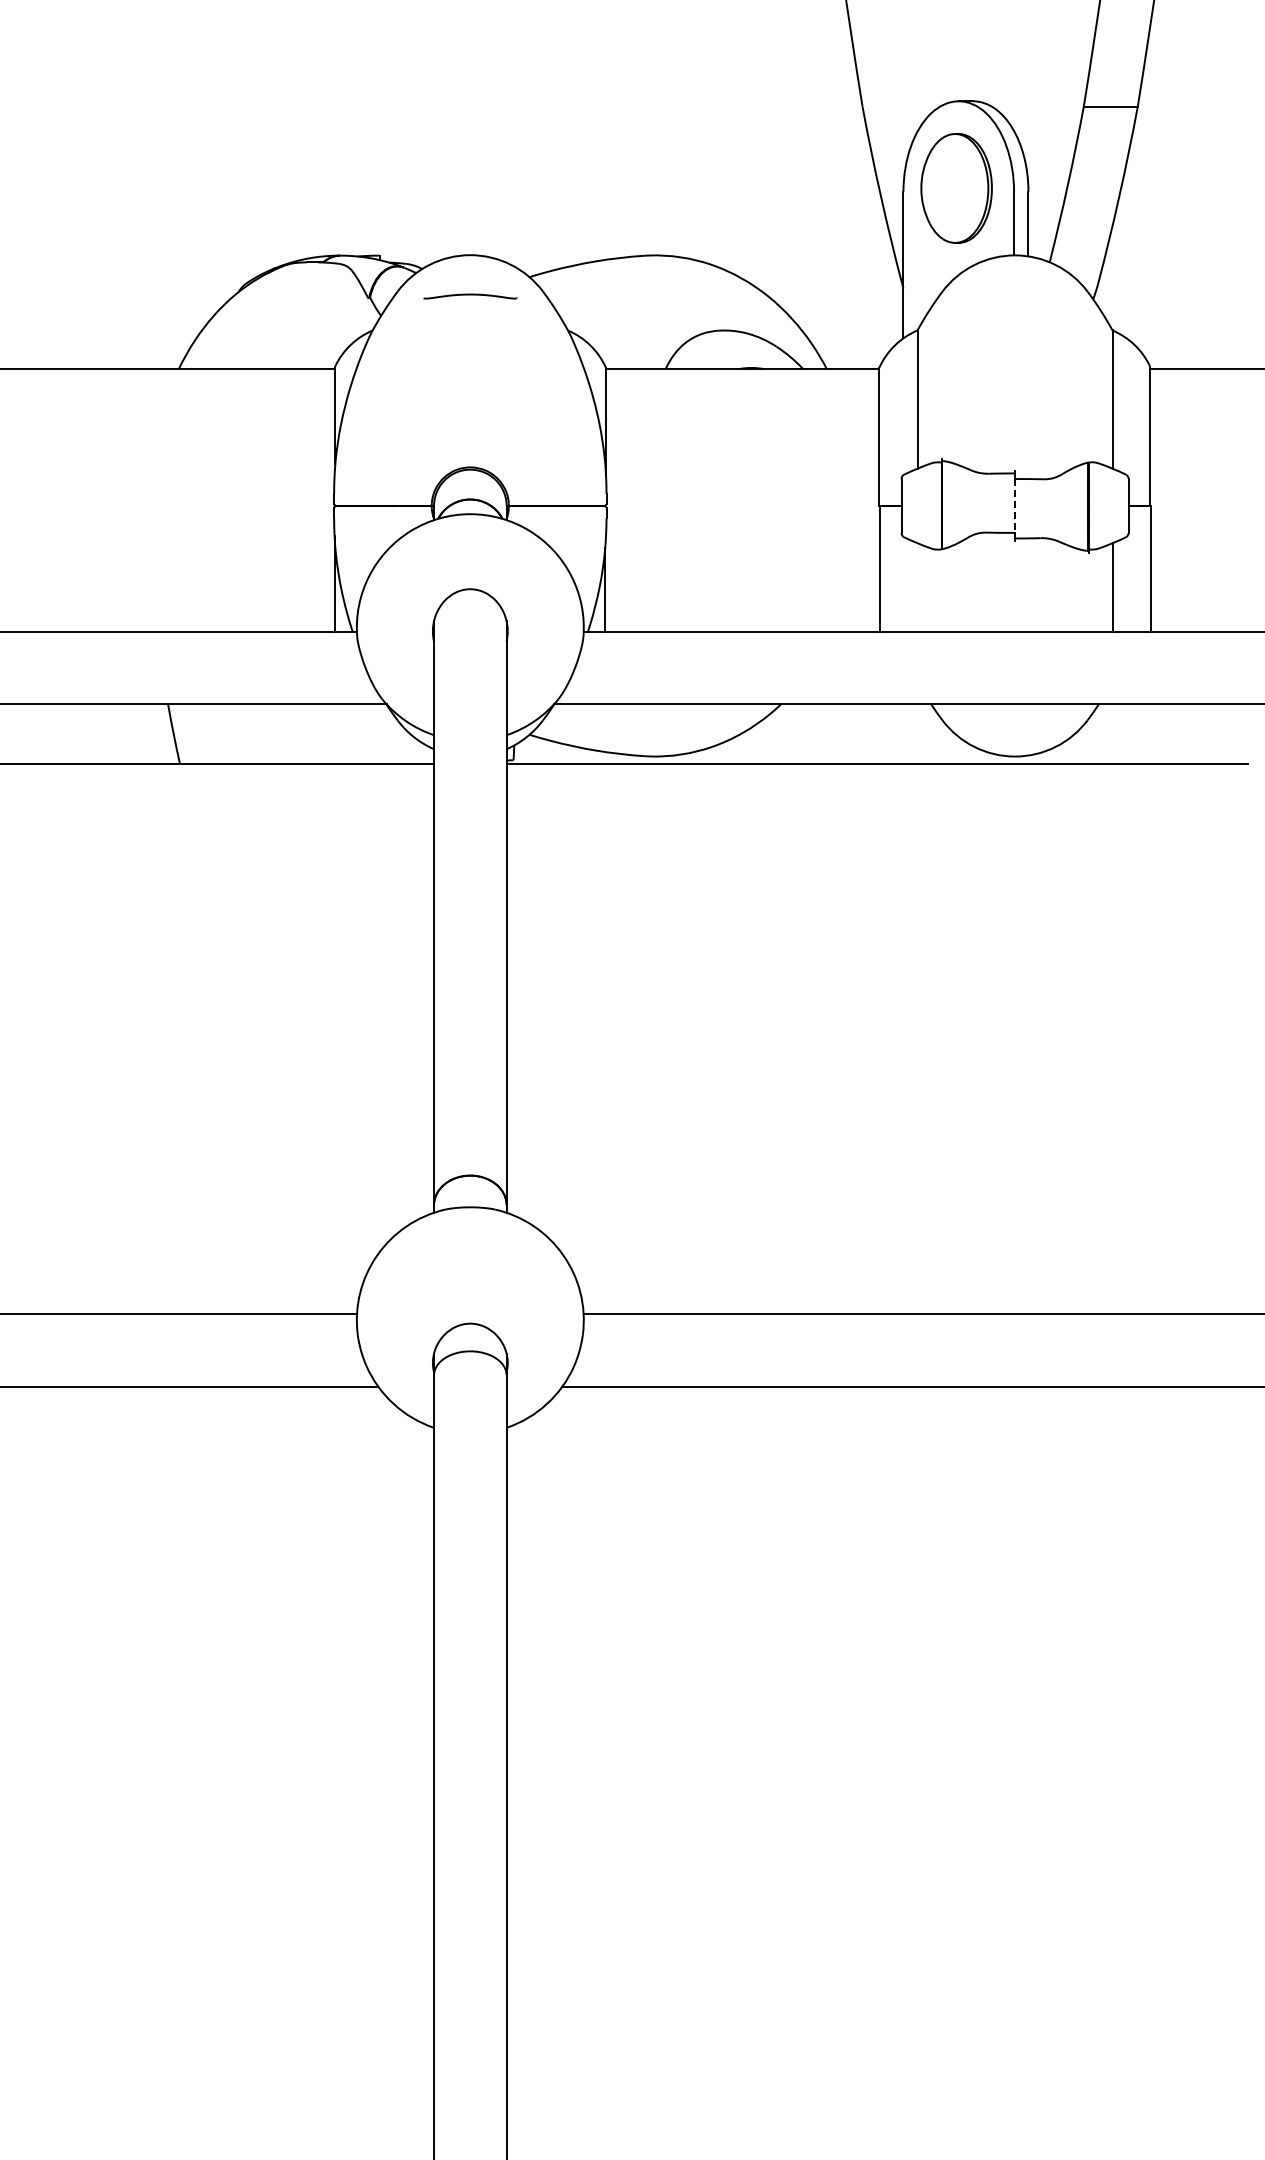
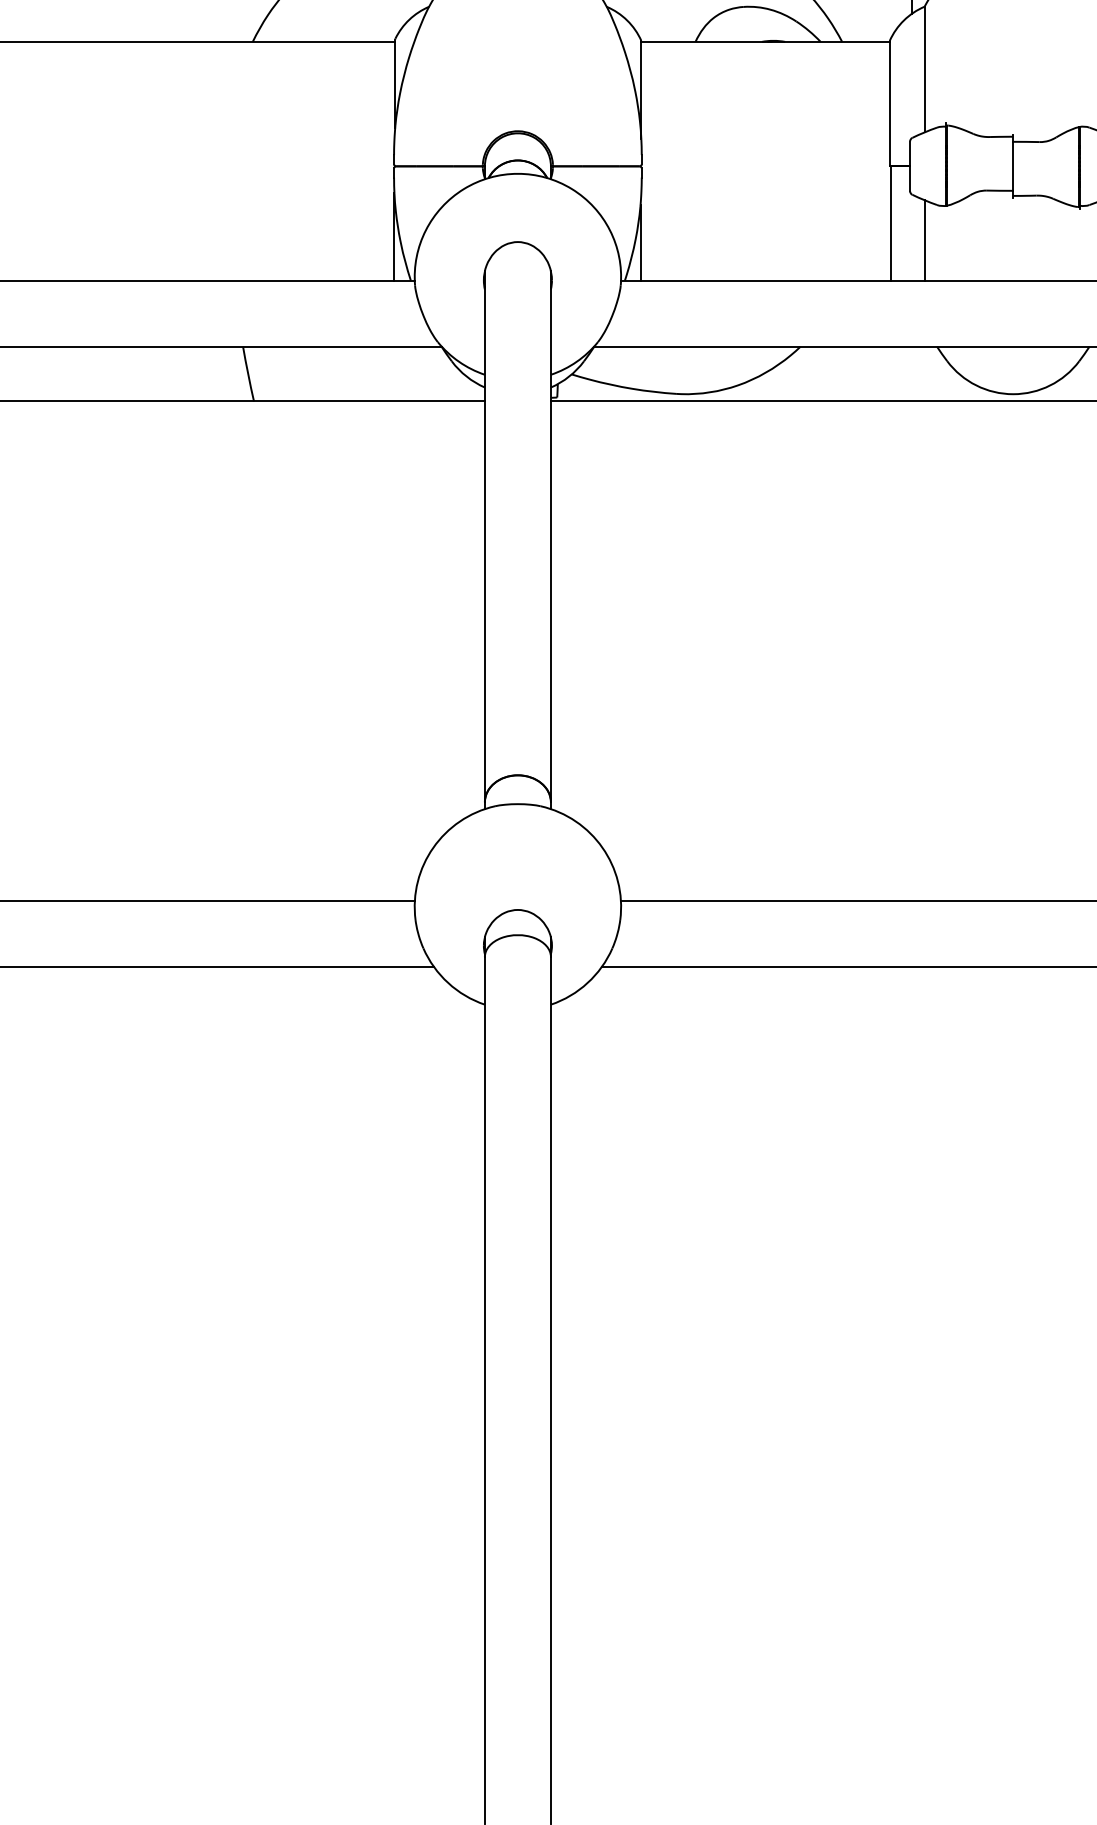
line: (1015, 505) -> (1013, 165), dashed -> solid
line: (917, 587) -> (924, 240), added

